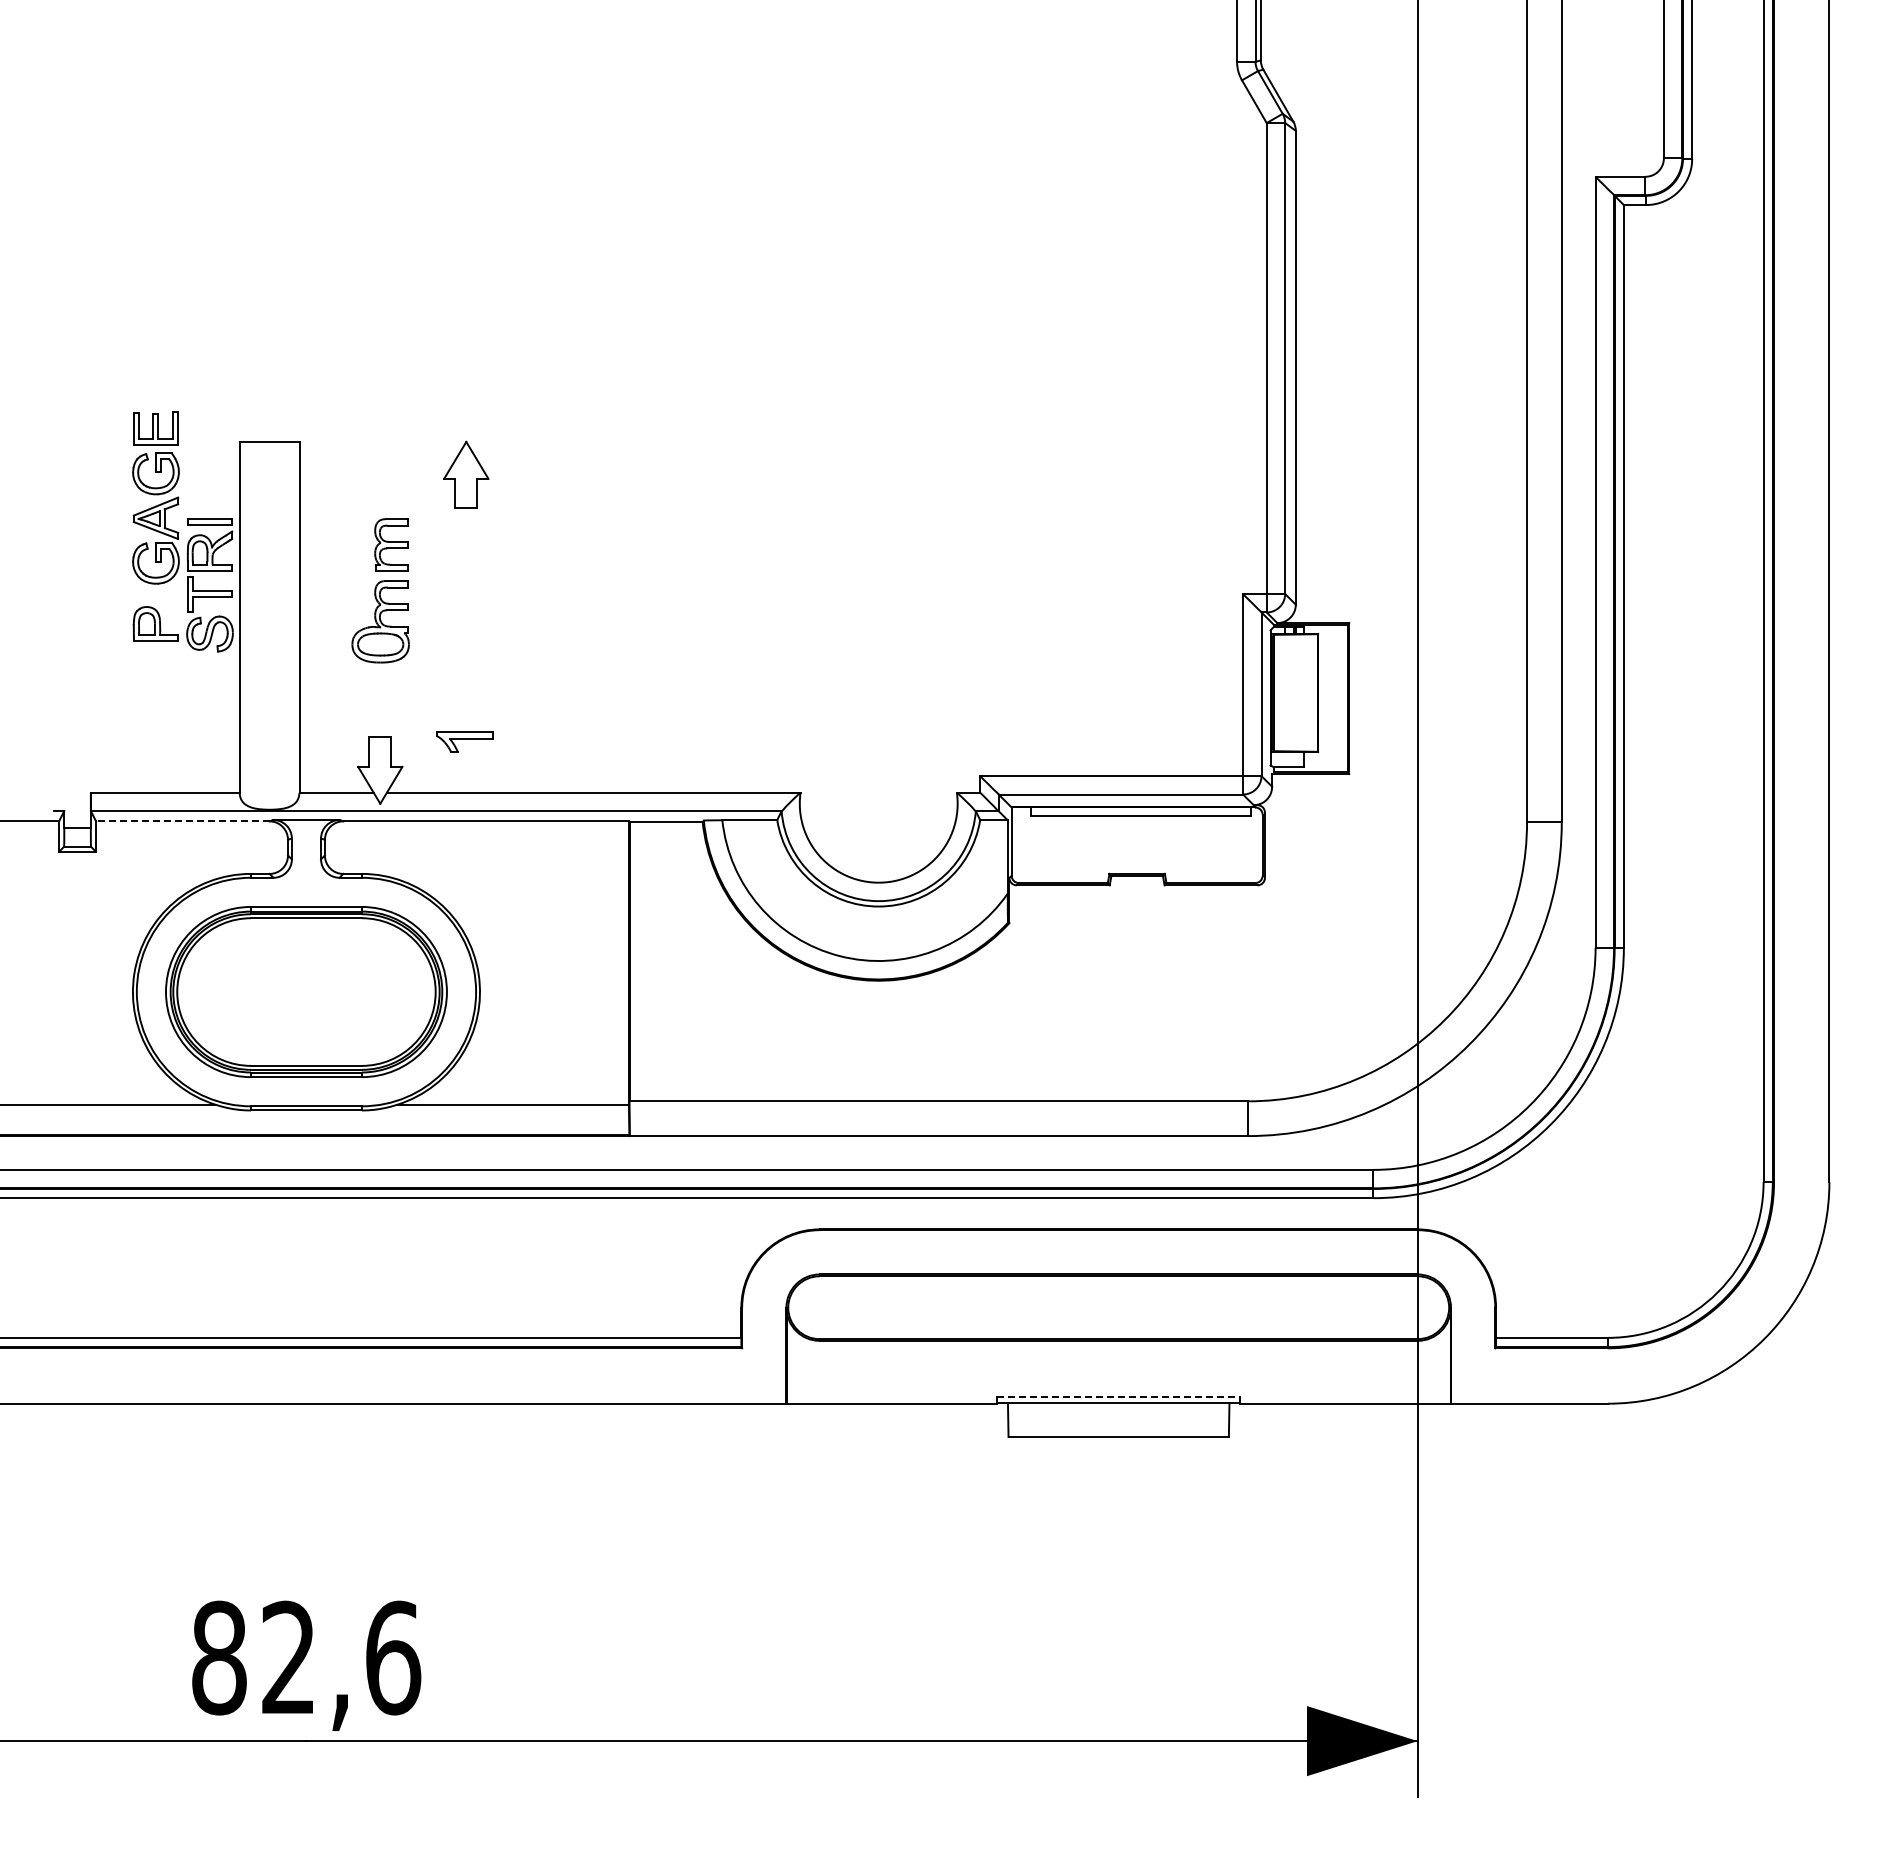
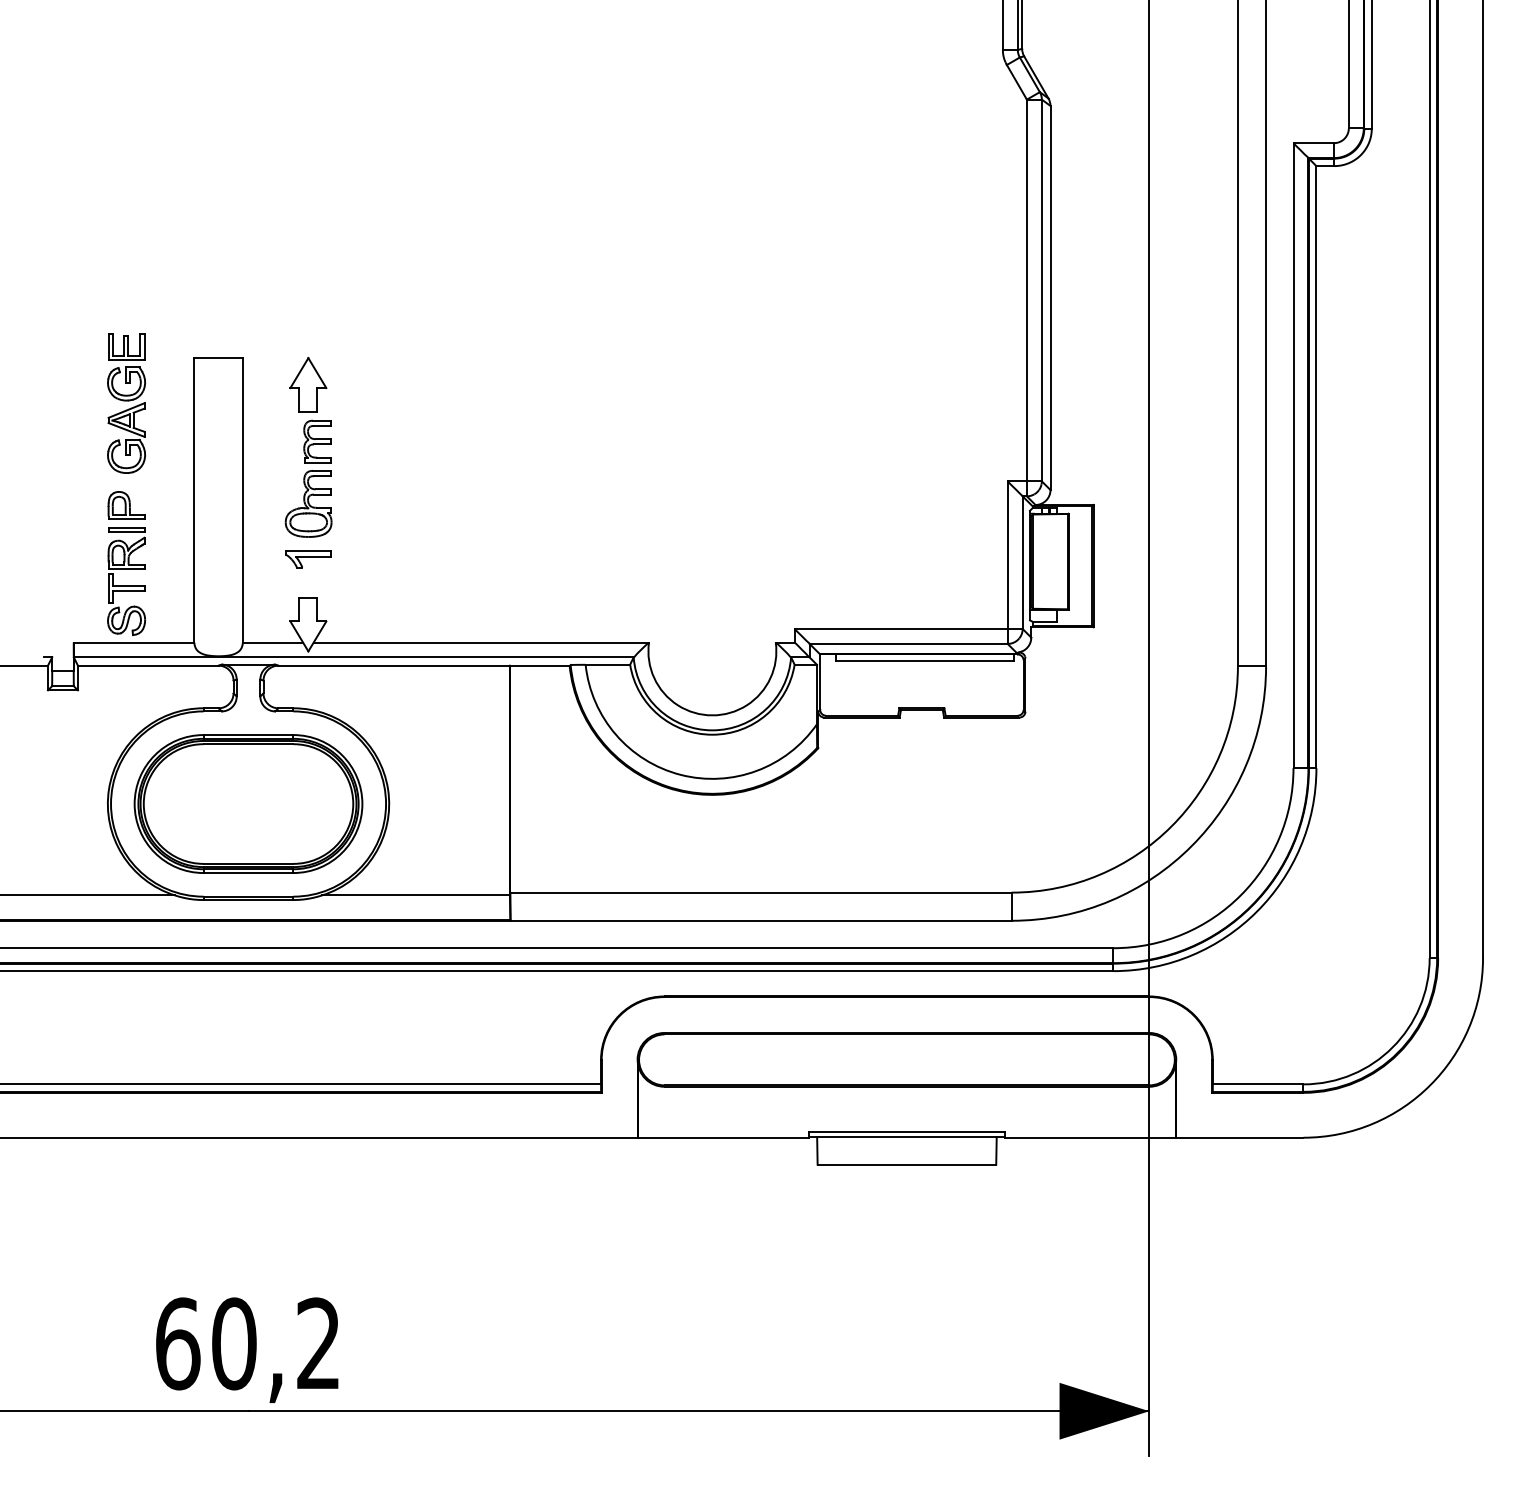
part: (466, 474) -> (308, 384), moved
part: (209, 585) -> (126, 581), moved
part: (464, 741) -> (307, 558), moved
line: (182, 821) -> (148, 665), dashed -> solid
line: (1119, 1396) -> (907, 1131), dashed -> solid
text: (306, 1657) -> (248, 1343), 82,6 -> 60,2

